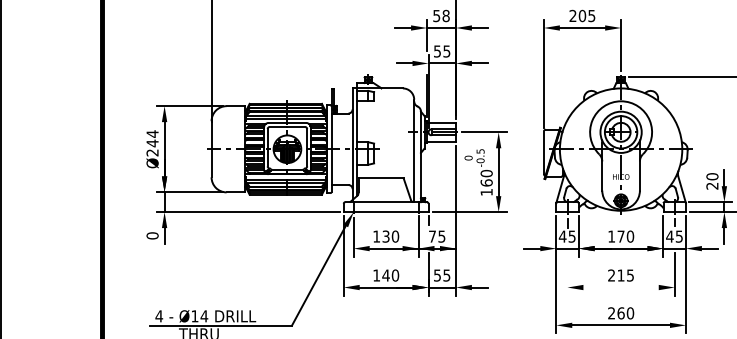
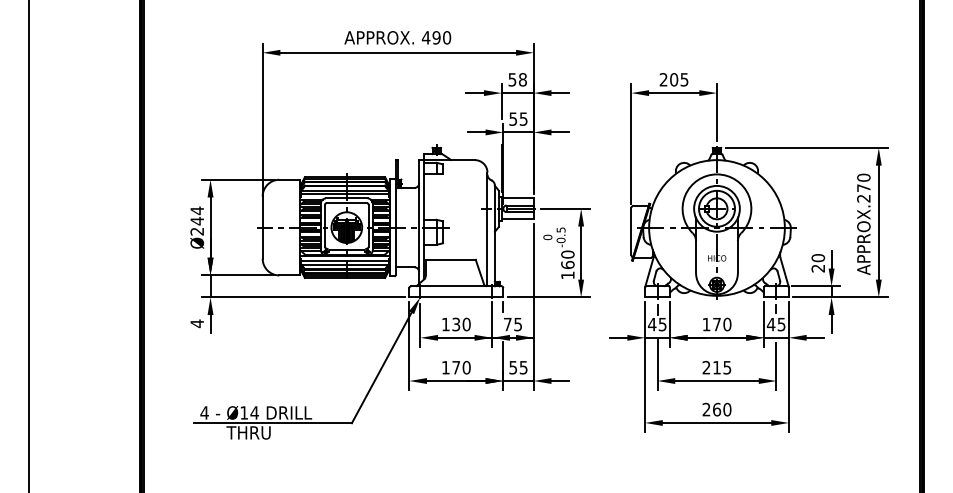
text: (152, 235) -> (197, 323), 0 -> 4
line: (567, 272) -> (657, 364), added
text: (386, 275) -> (456, 367), 140 -> 170
line: (620, 287) -> (716, 381), added

